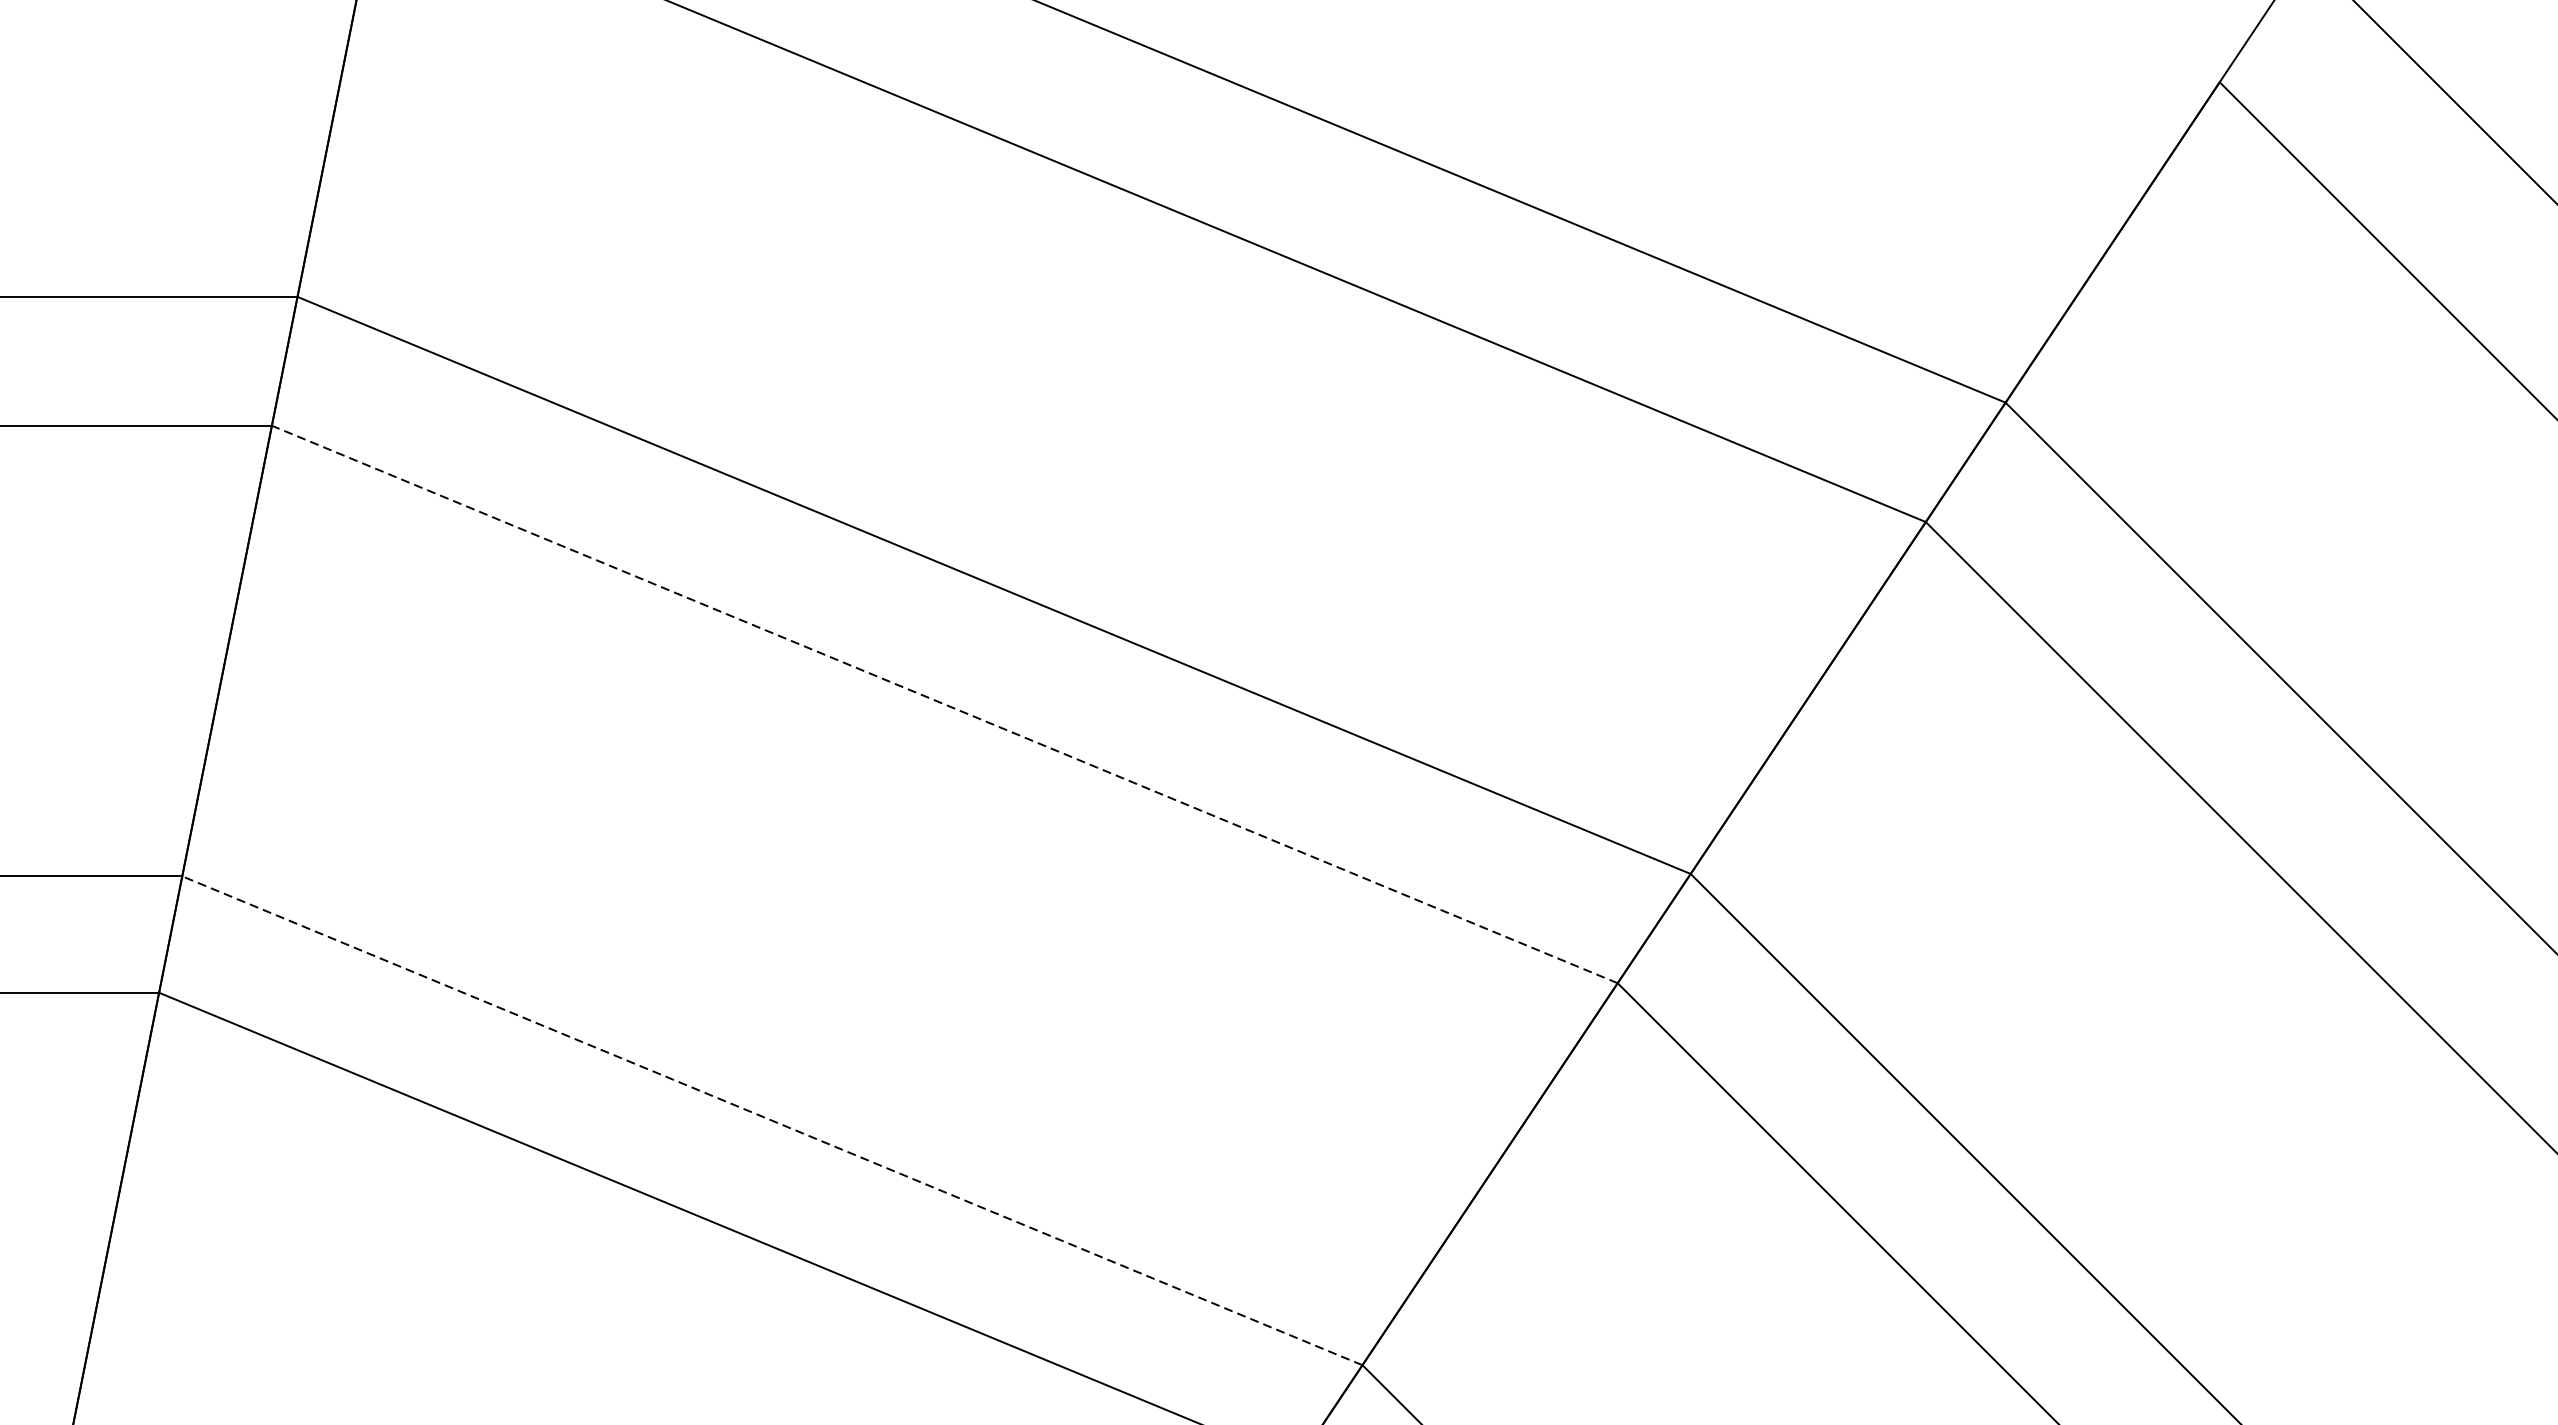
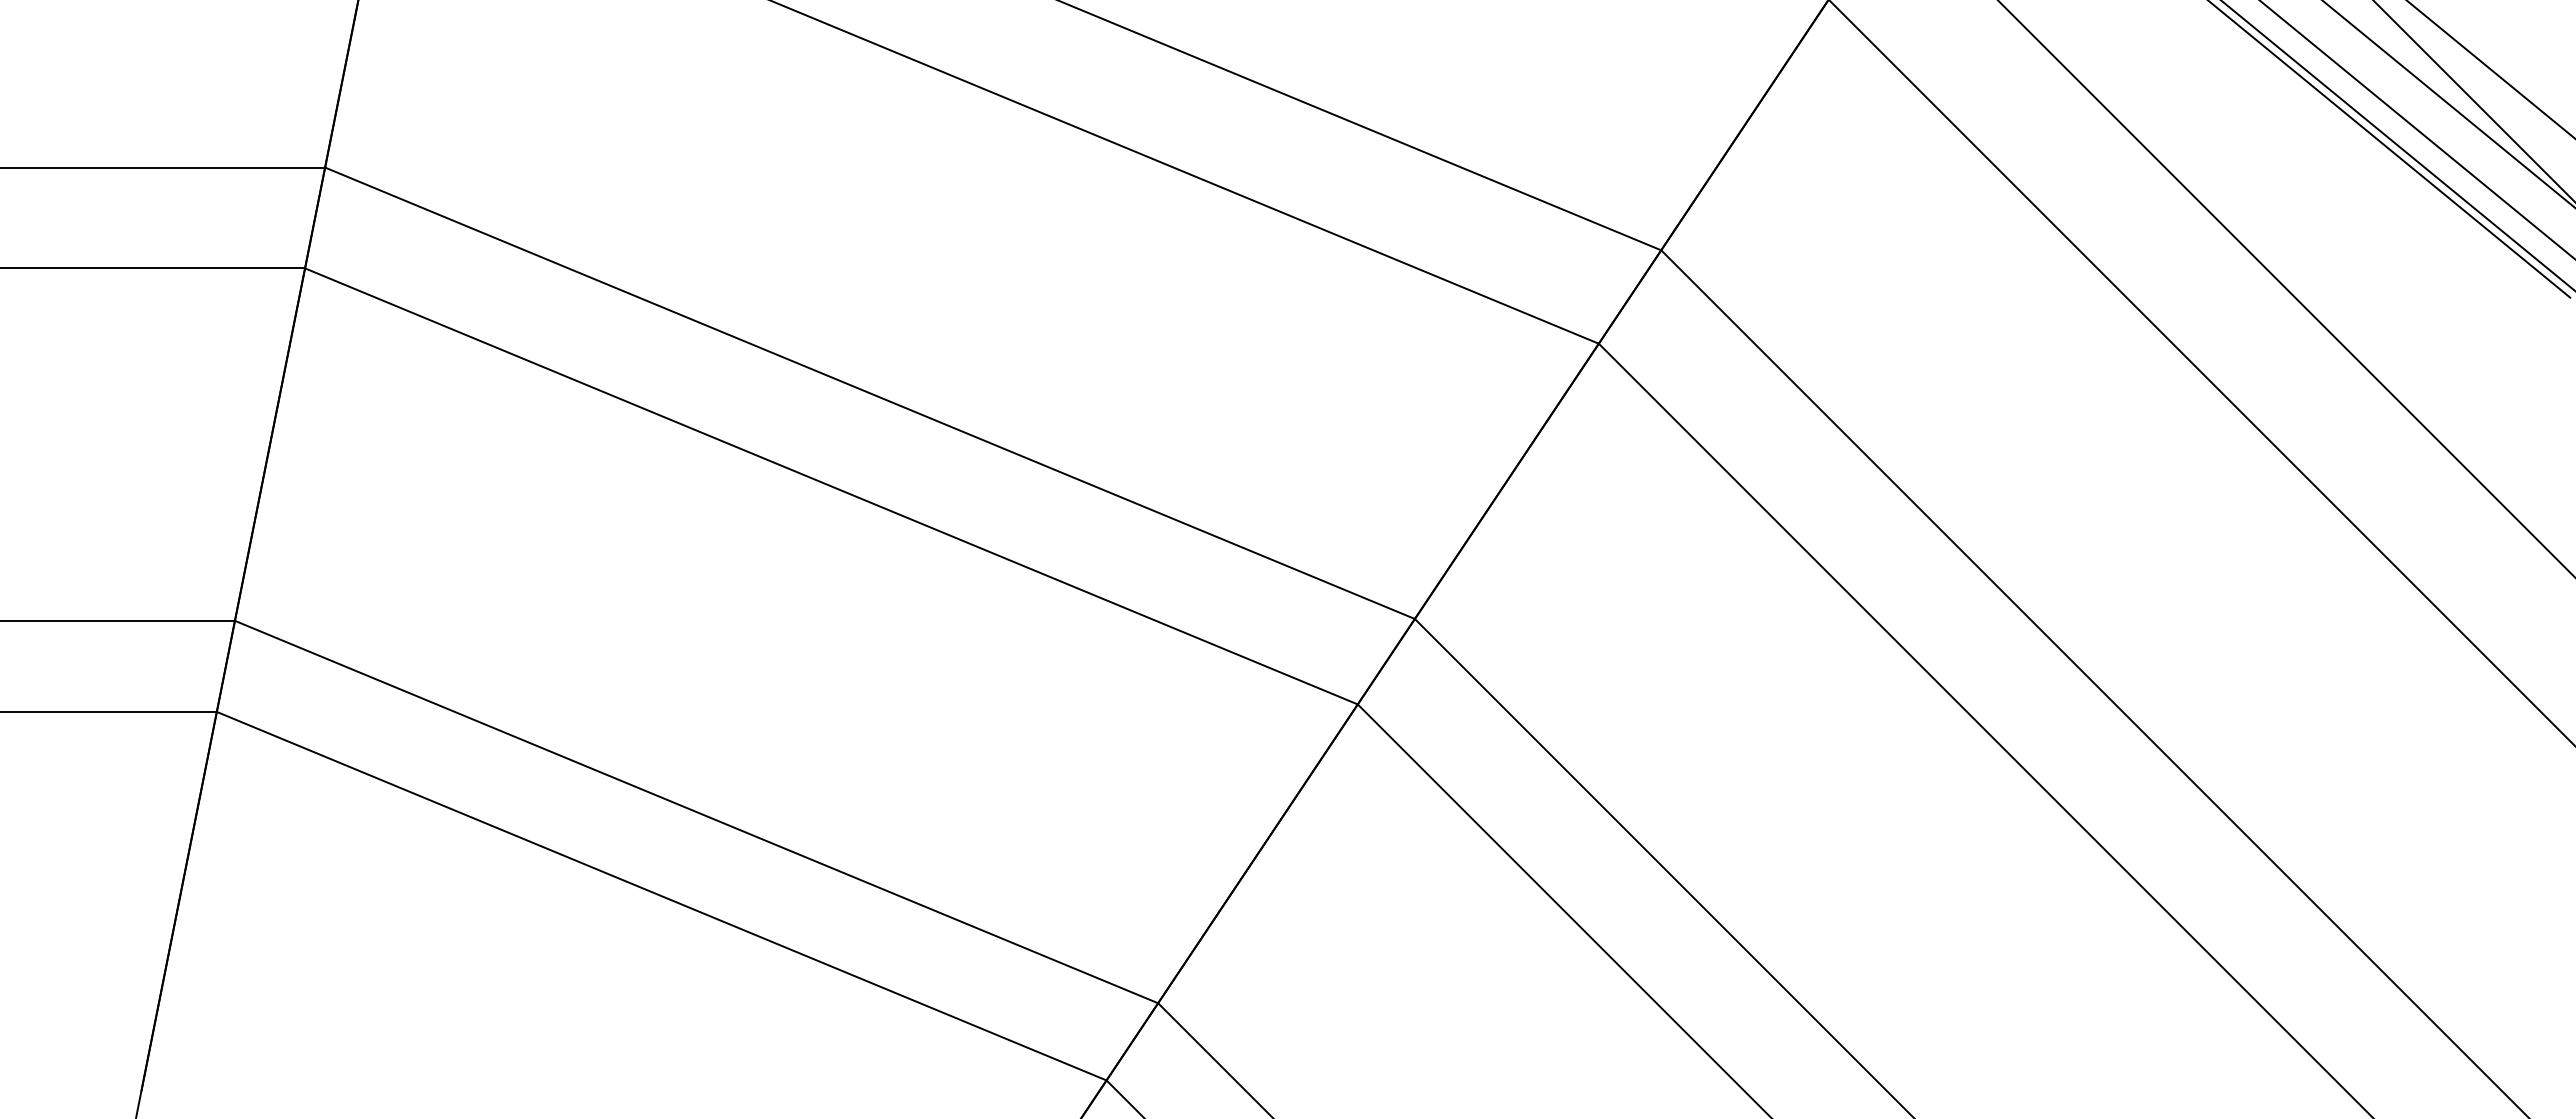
line: (944, 704) -> (831, 486), dashed -> solid
line: (772, 1121) -> (696, 812), dashed -> solid

